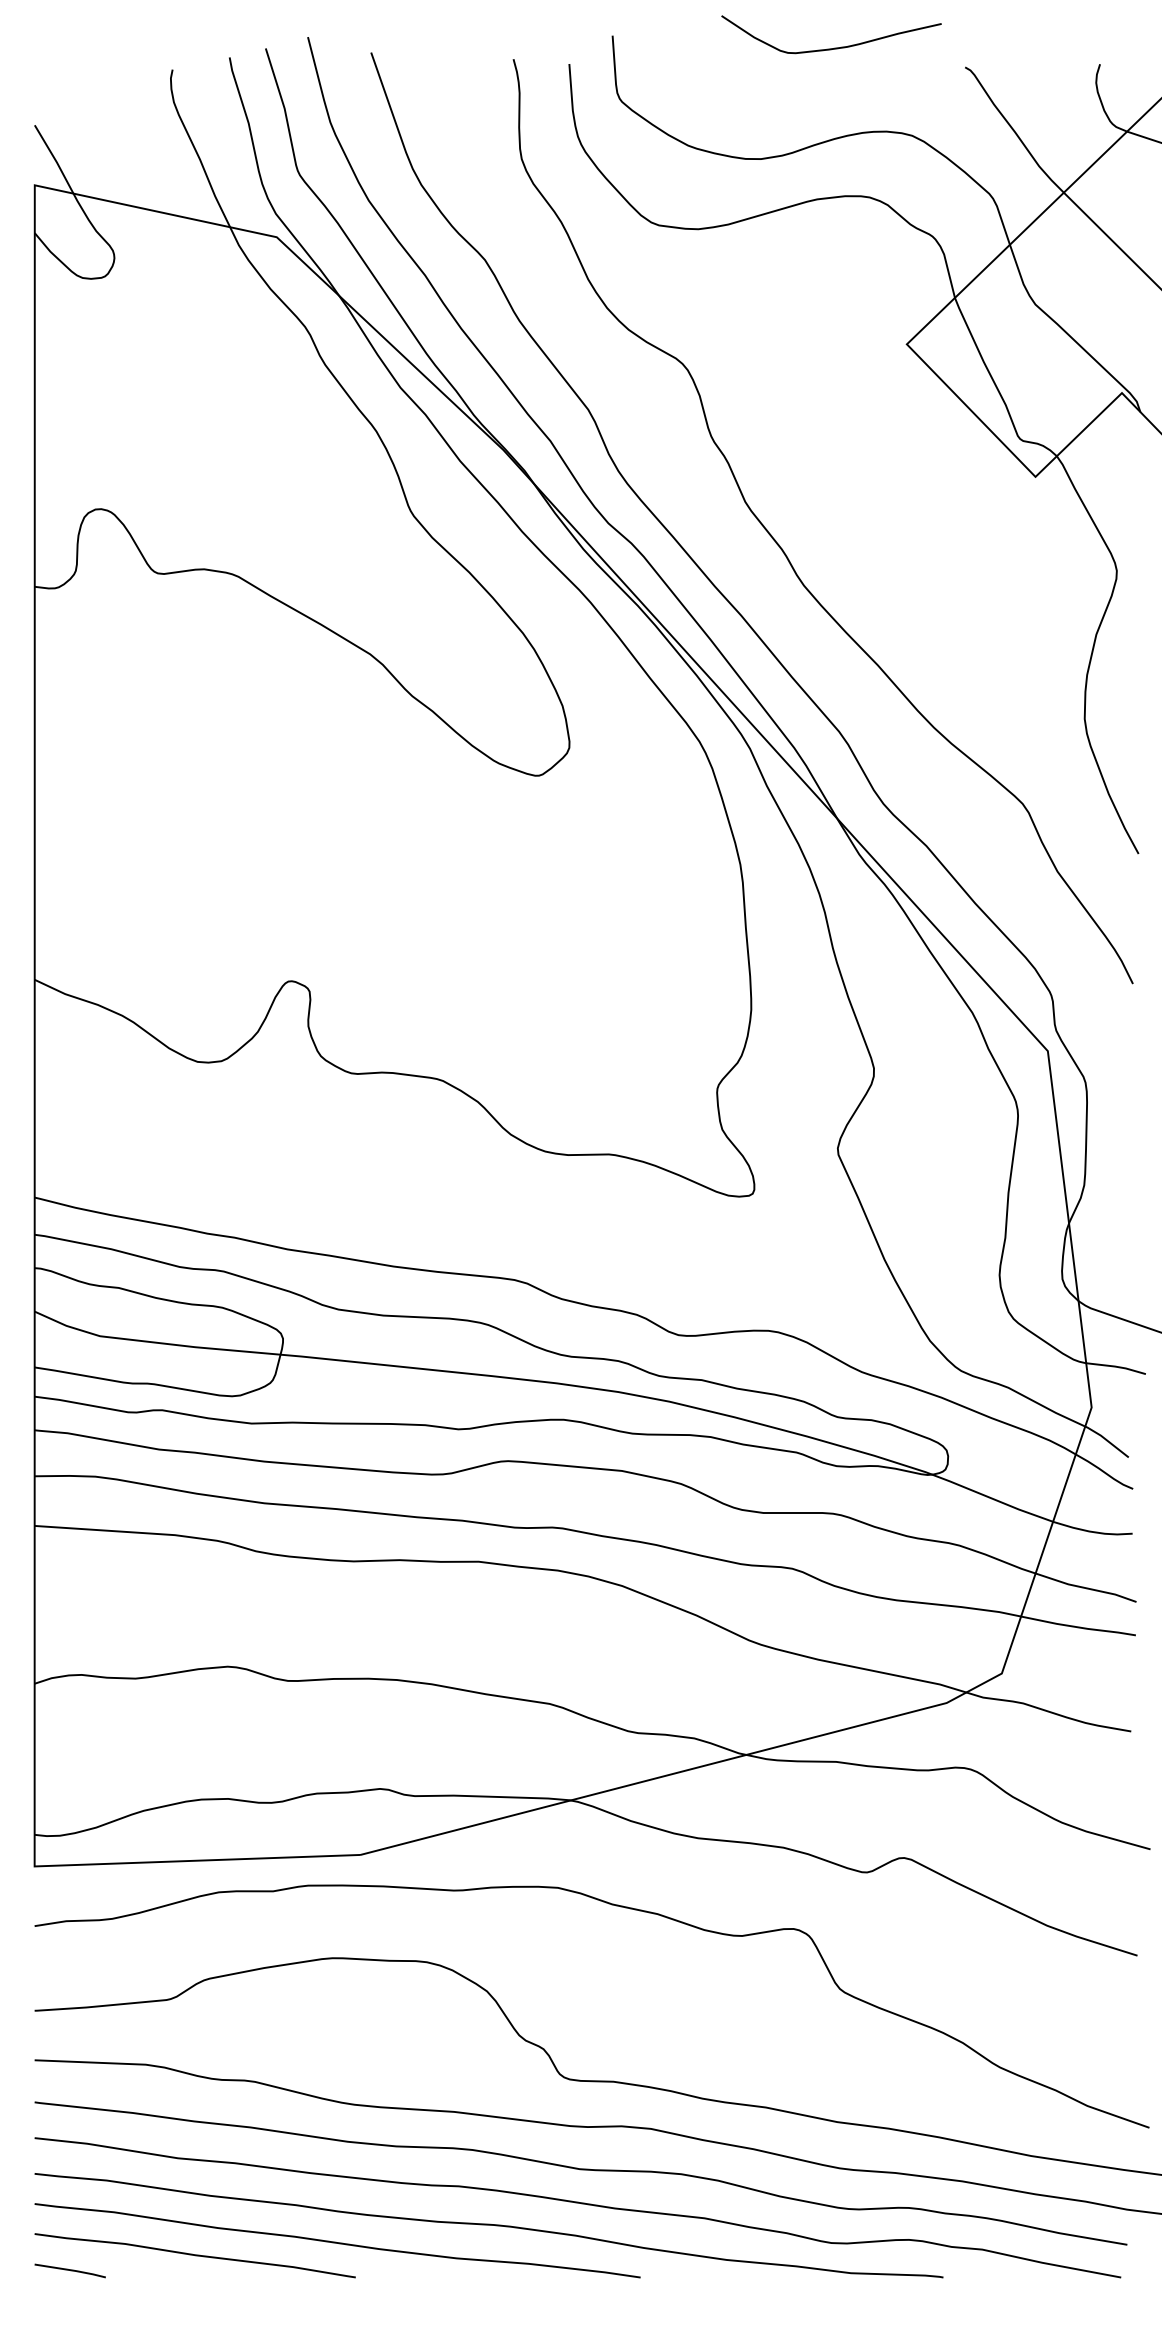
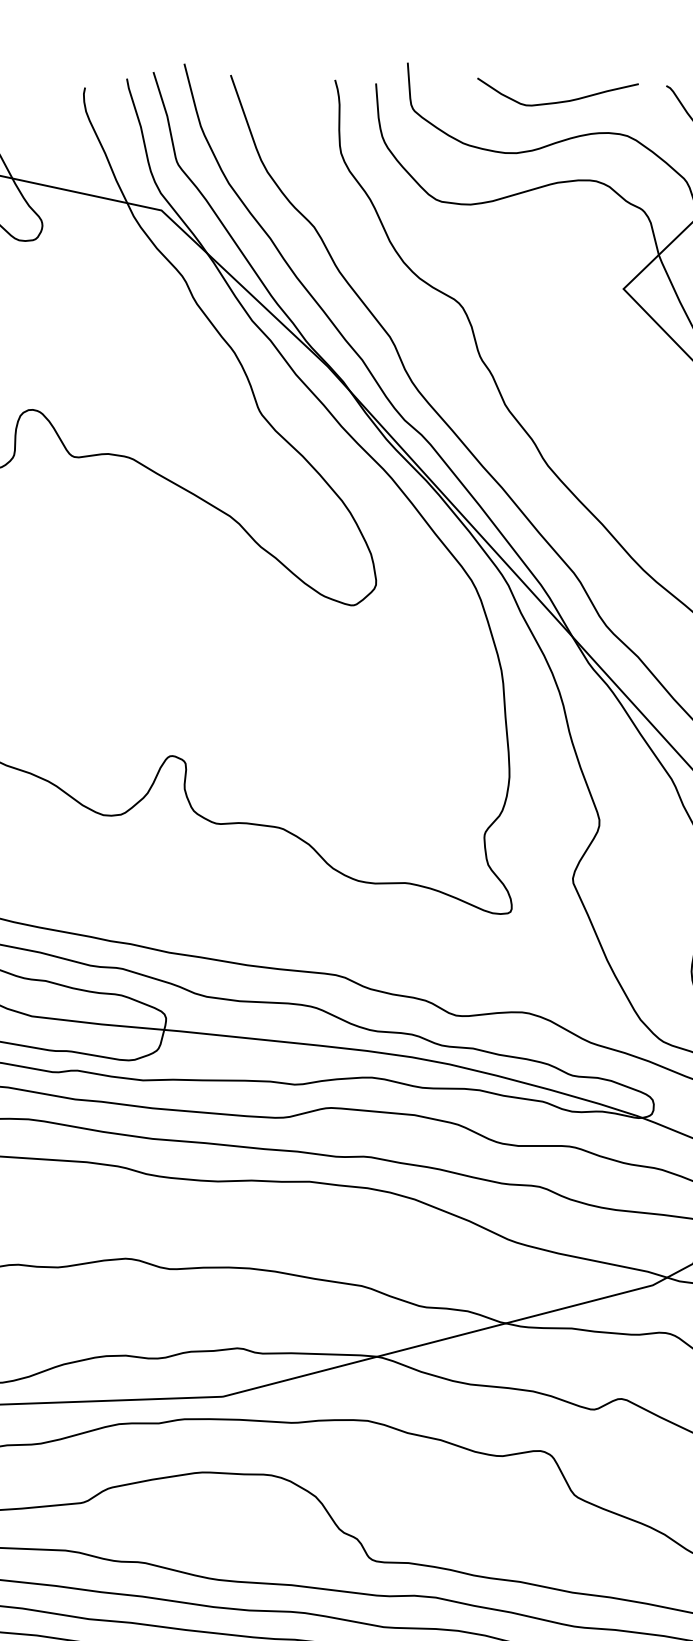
curve: (834, 47) -> (560, 101), moved

